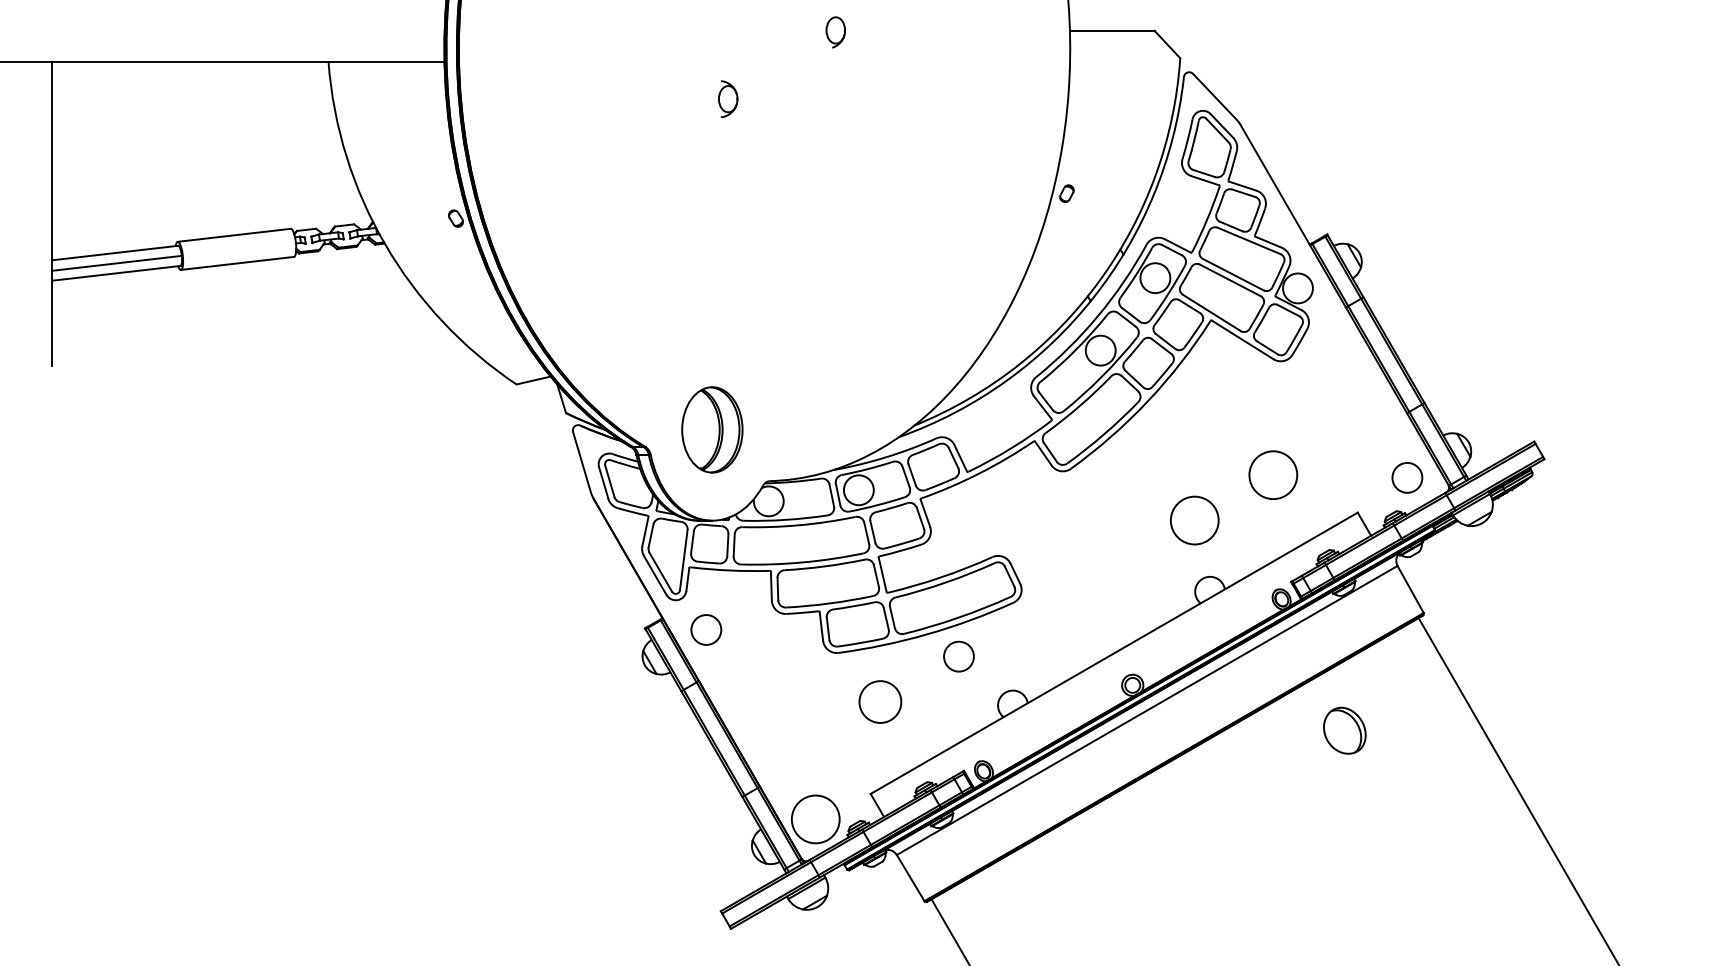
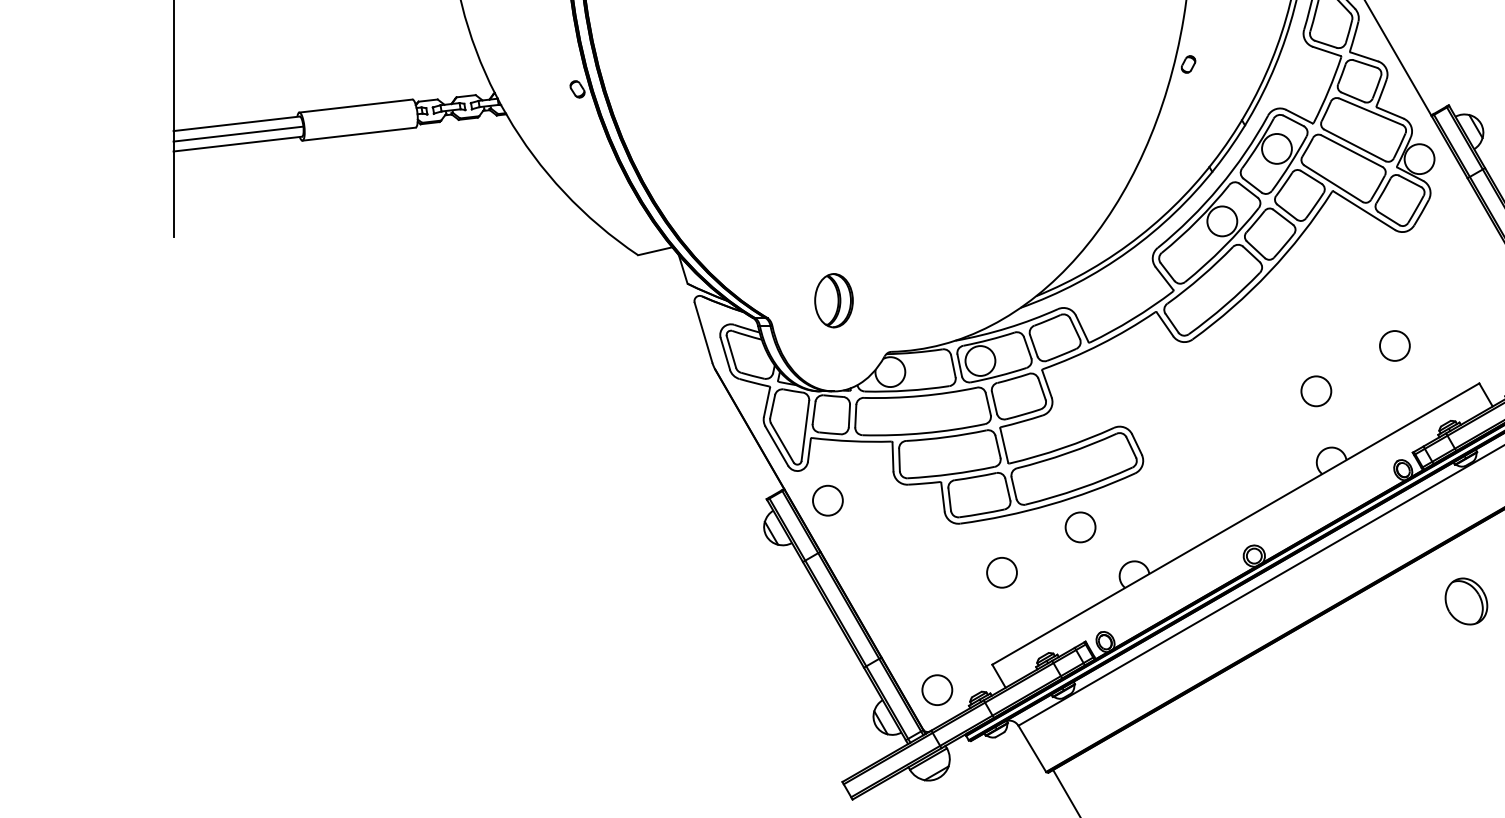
part: (712, 429) -> (834, 300), size x0.62
circle: (1273, 475) -> (1395, 346), size x0.62
circle: (1194, 520) -> (1316, 391), size x0.62
circle: (880, 701) -> (1002, 572), size x0.71
circle: (815, 819) -> (937, 690), size x0.62

